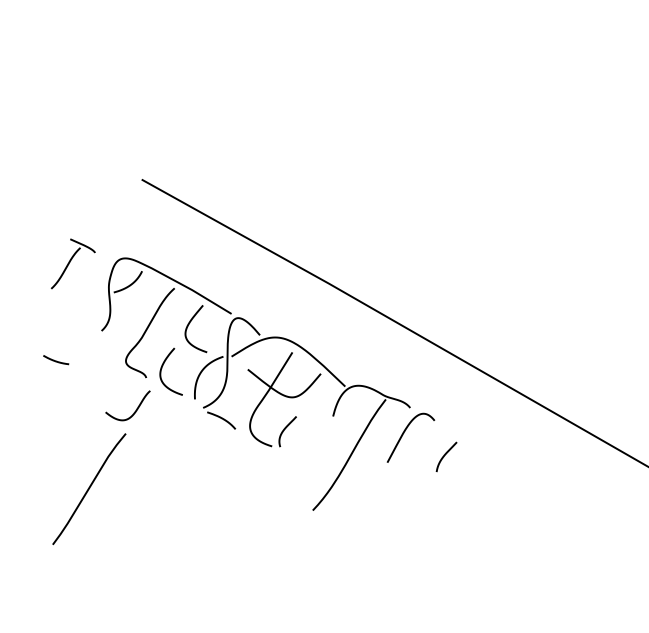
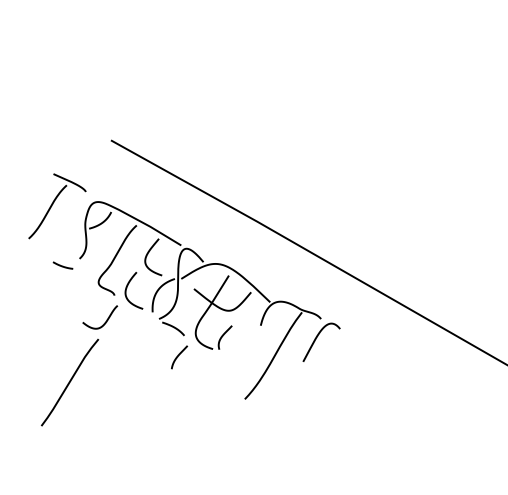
part: (73, 264) -> (57, 206), size x1.67
curve: (55, 359) -> (62, 265), moved
curve: (445, 457) -> (178, 357), moved

